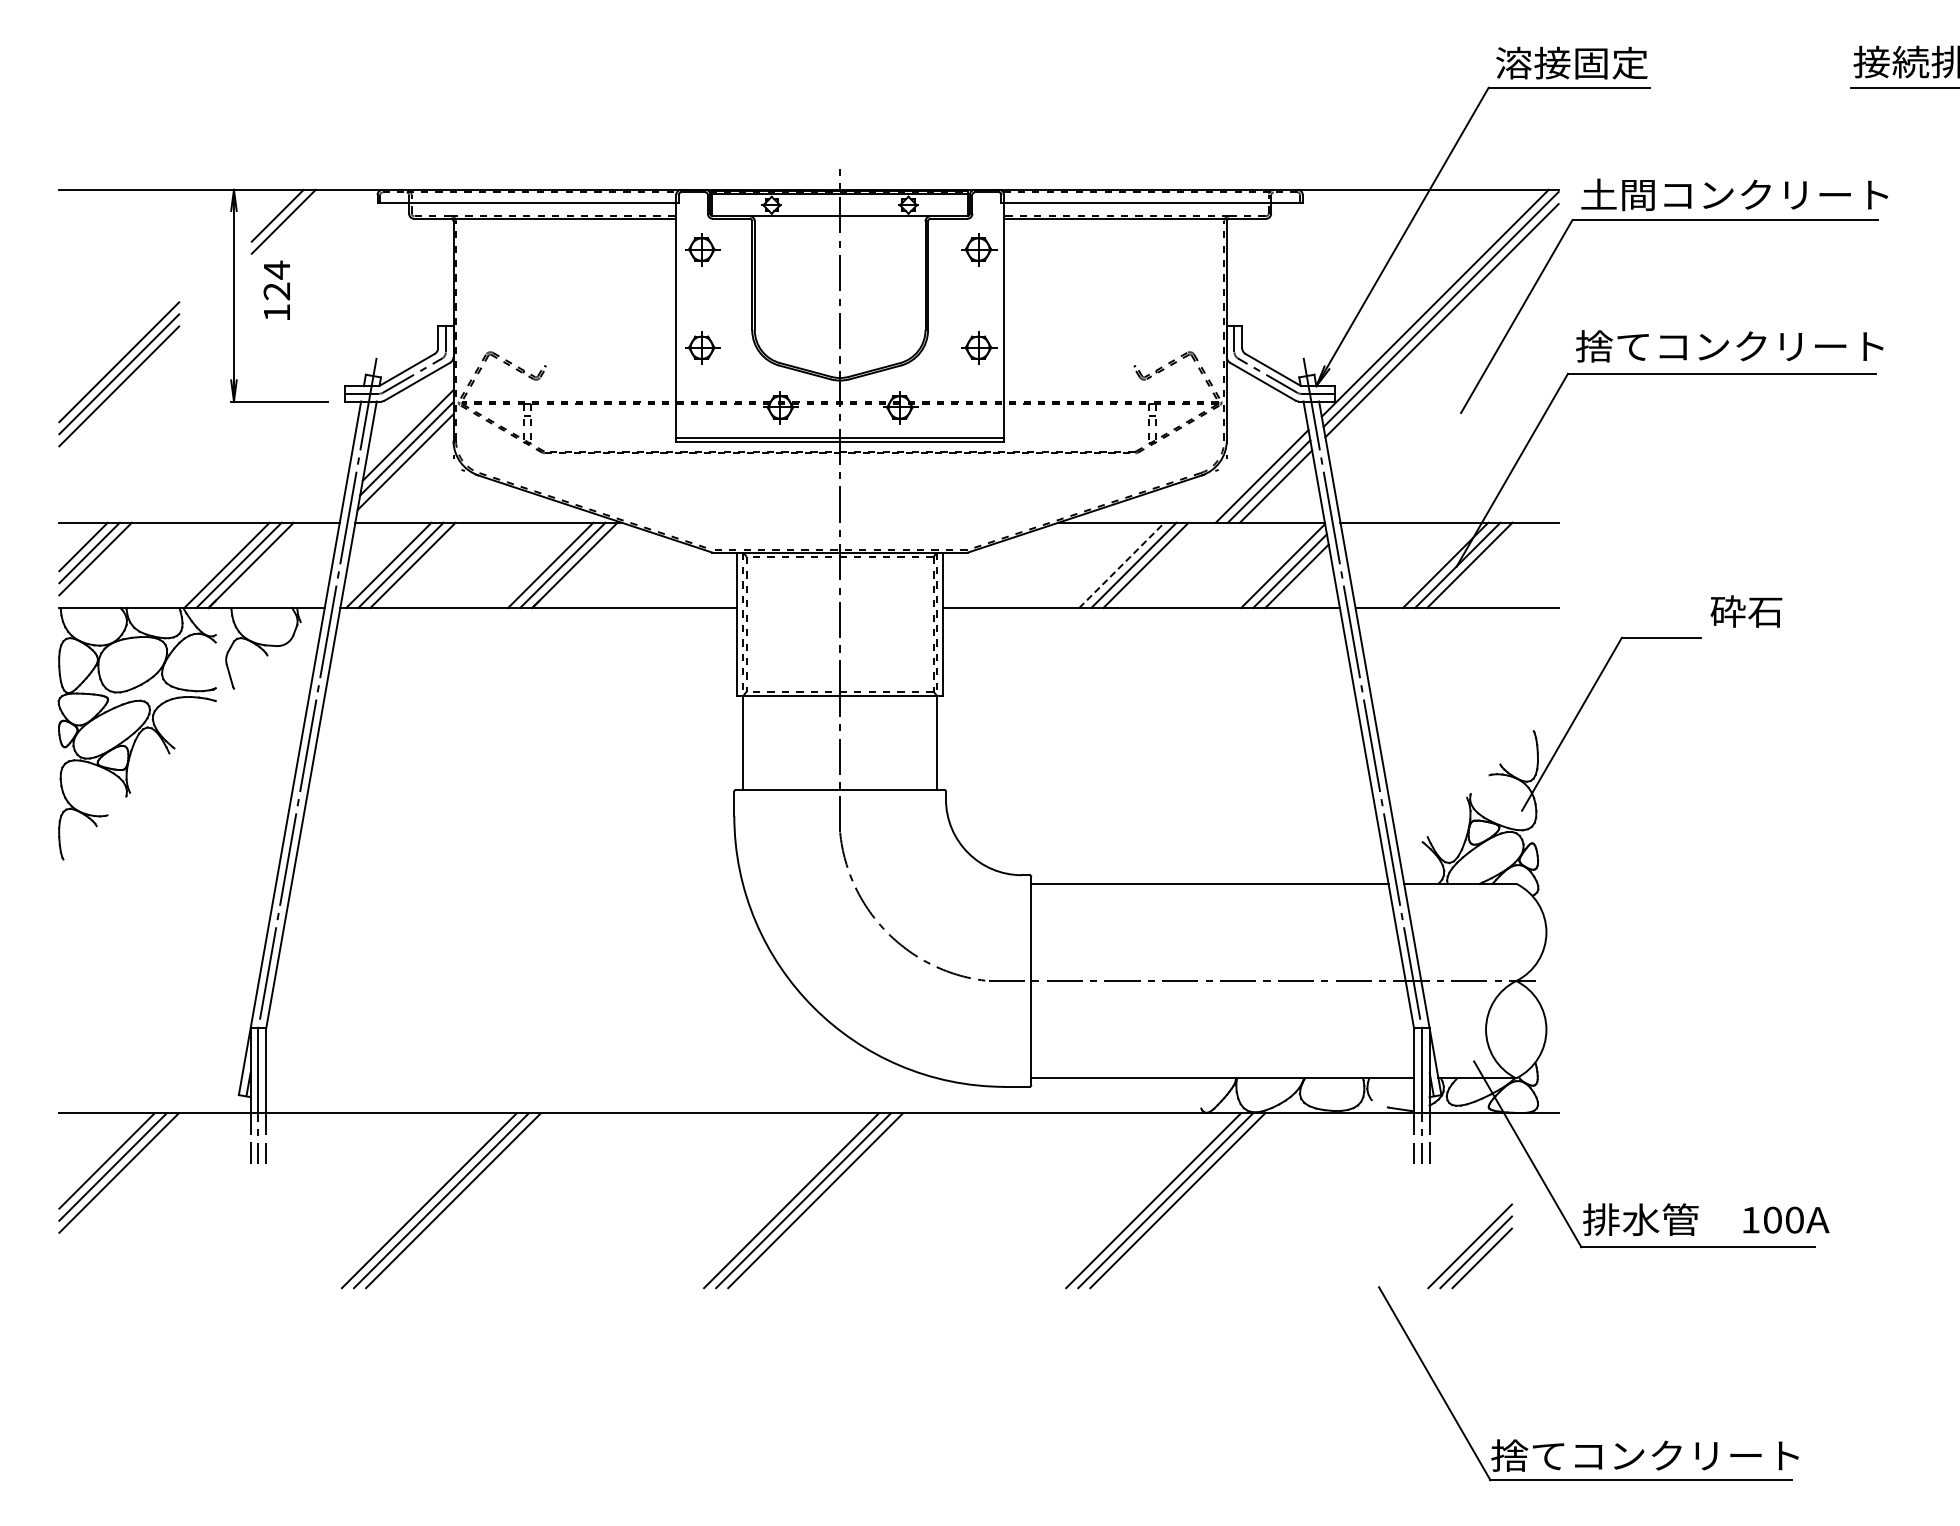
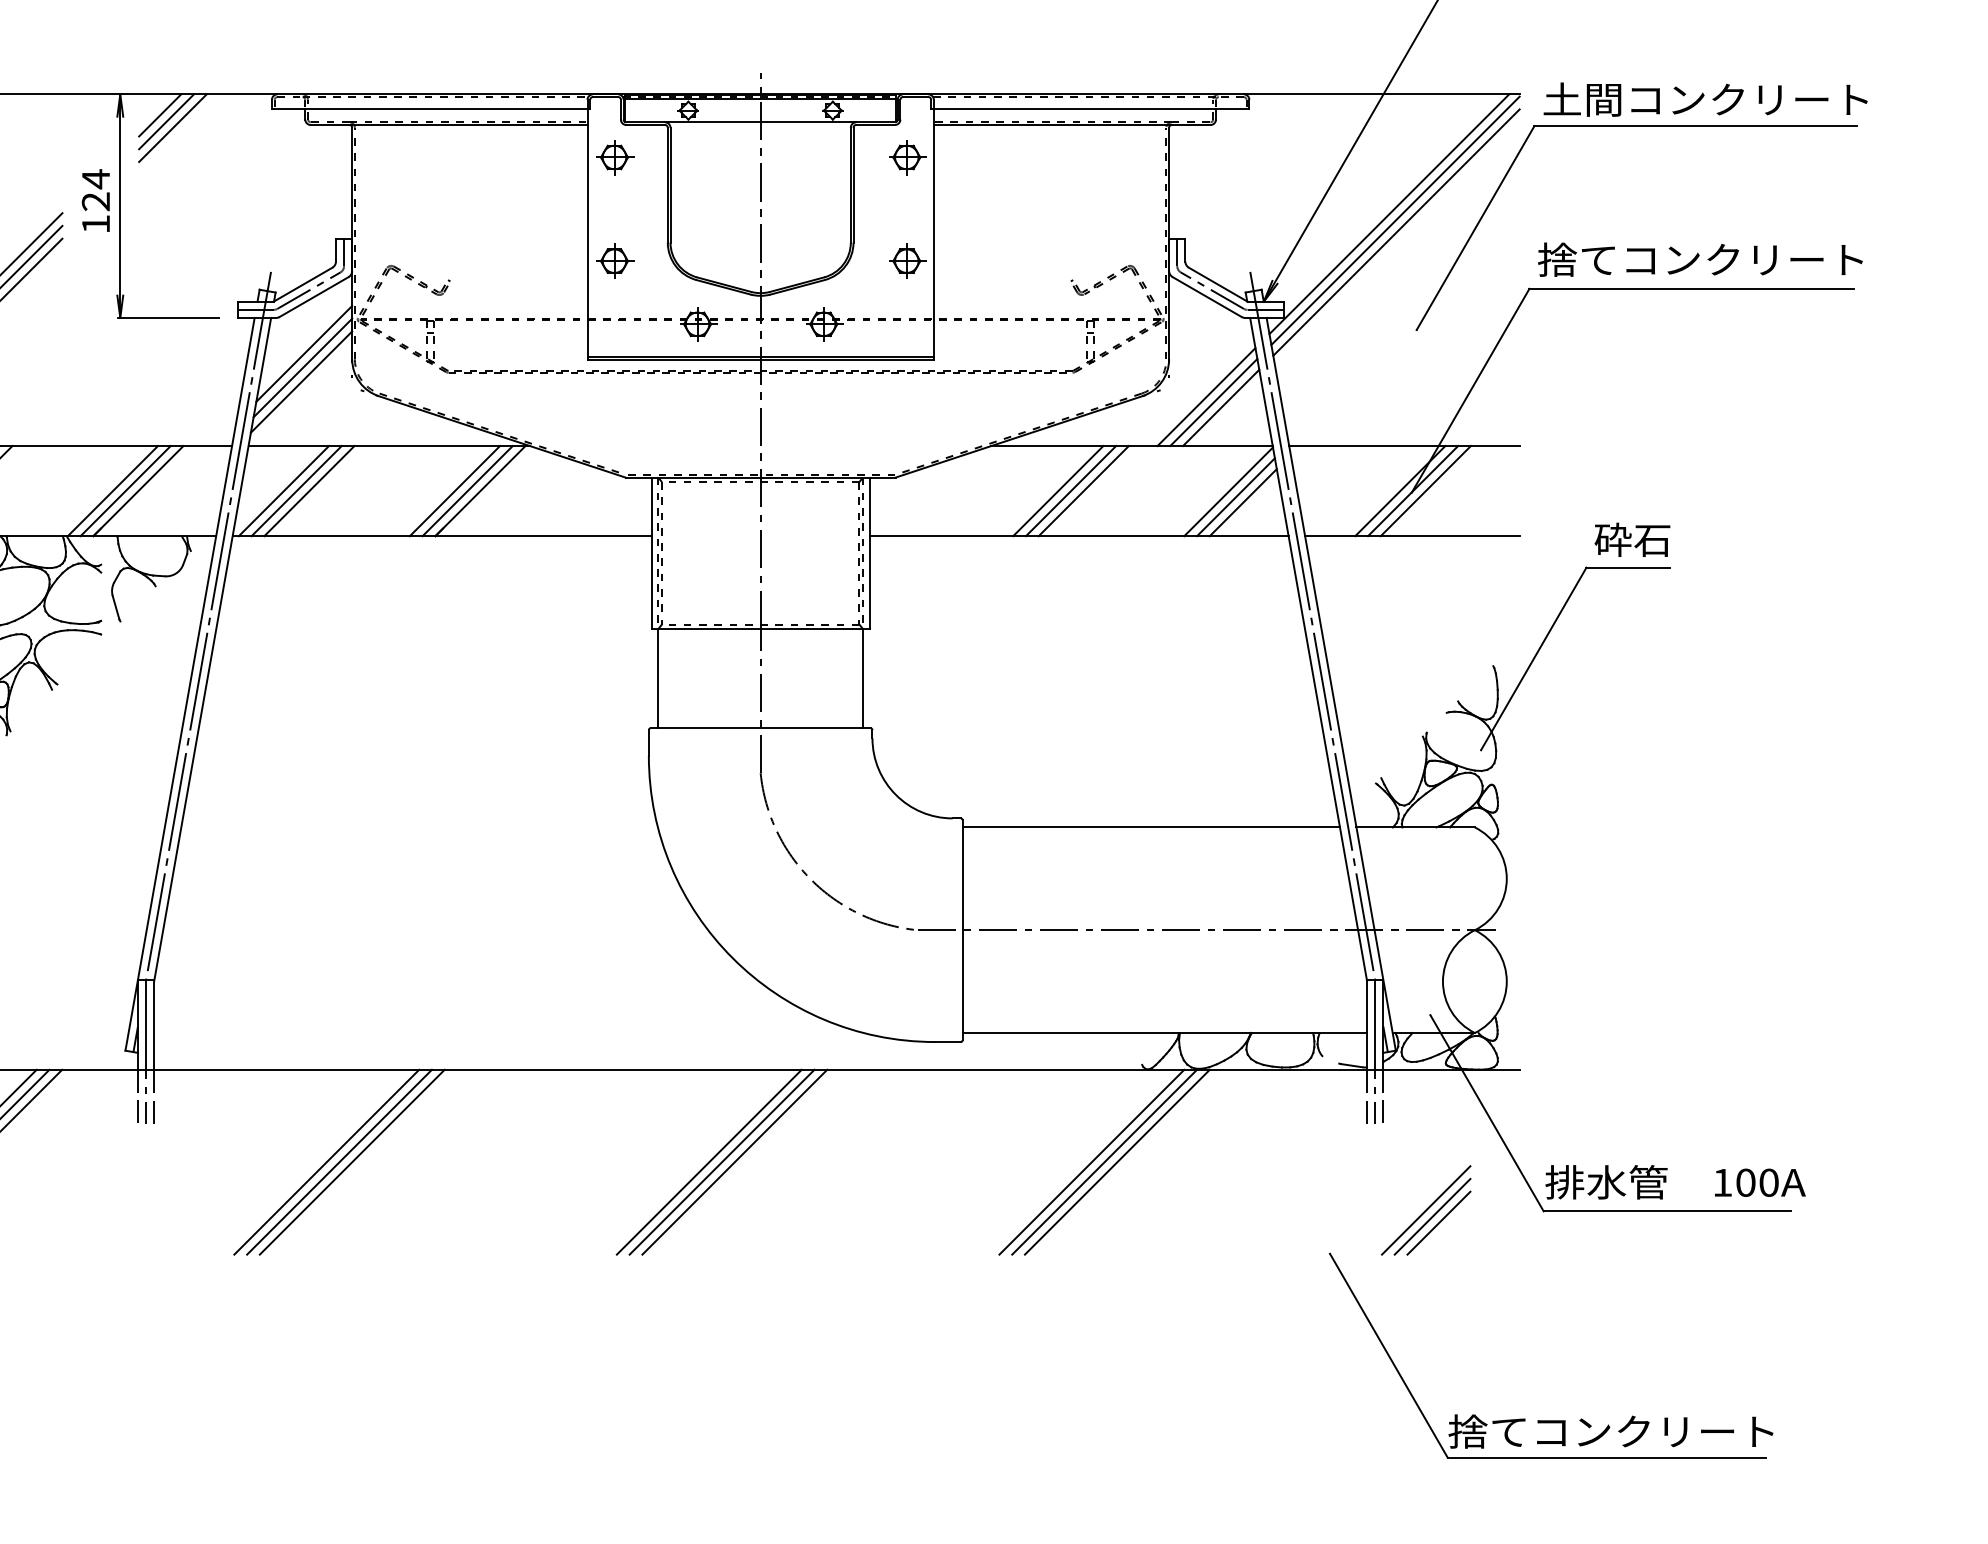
line: (271, 209) -> (159, 115), added
text: (276, 289) -> (95, 199), moved
line: (1122, 565) -> (1058, 491), dashed -> solid
text: (1746, 611) -> (1632, 539), moved

